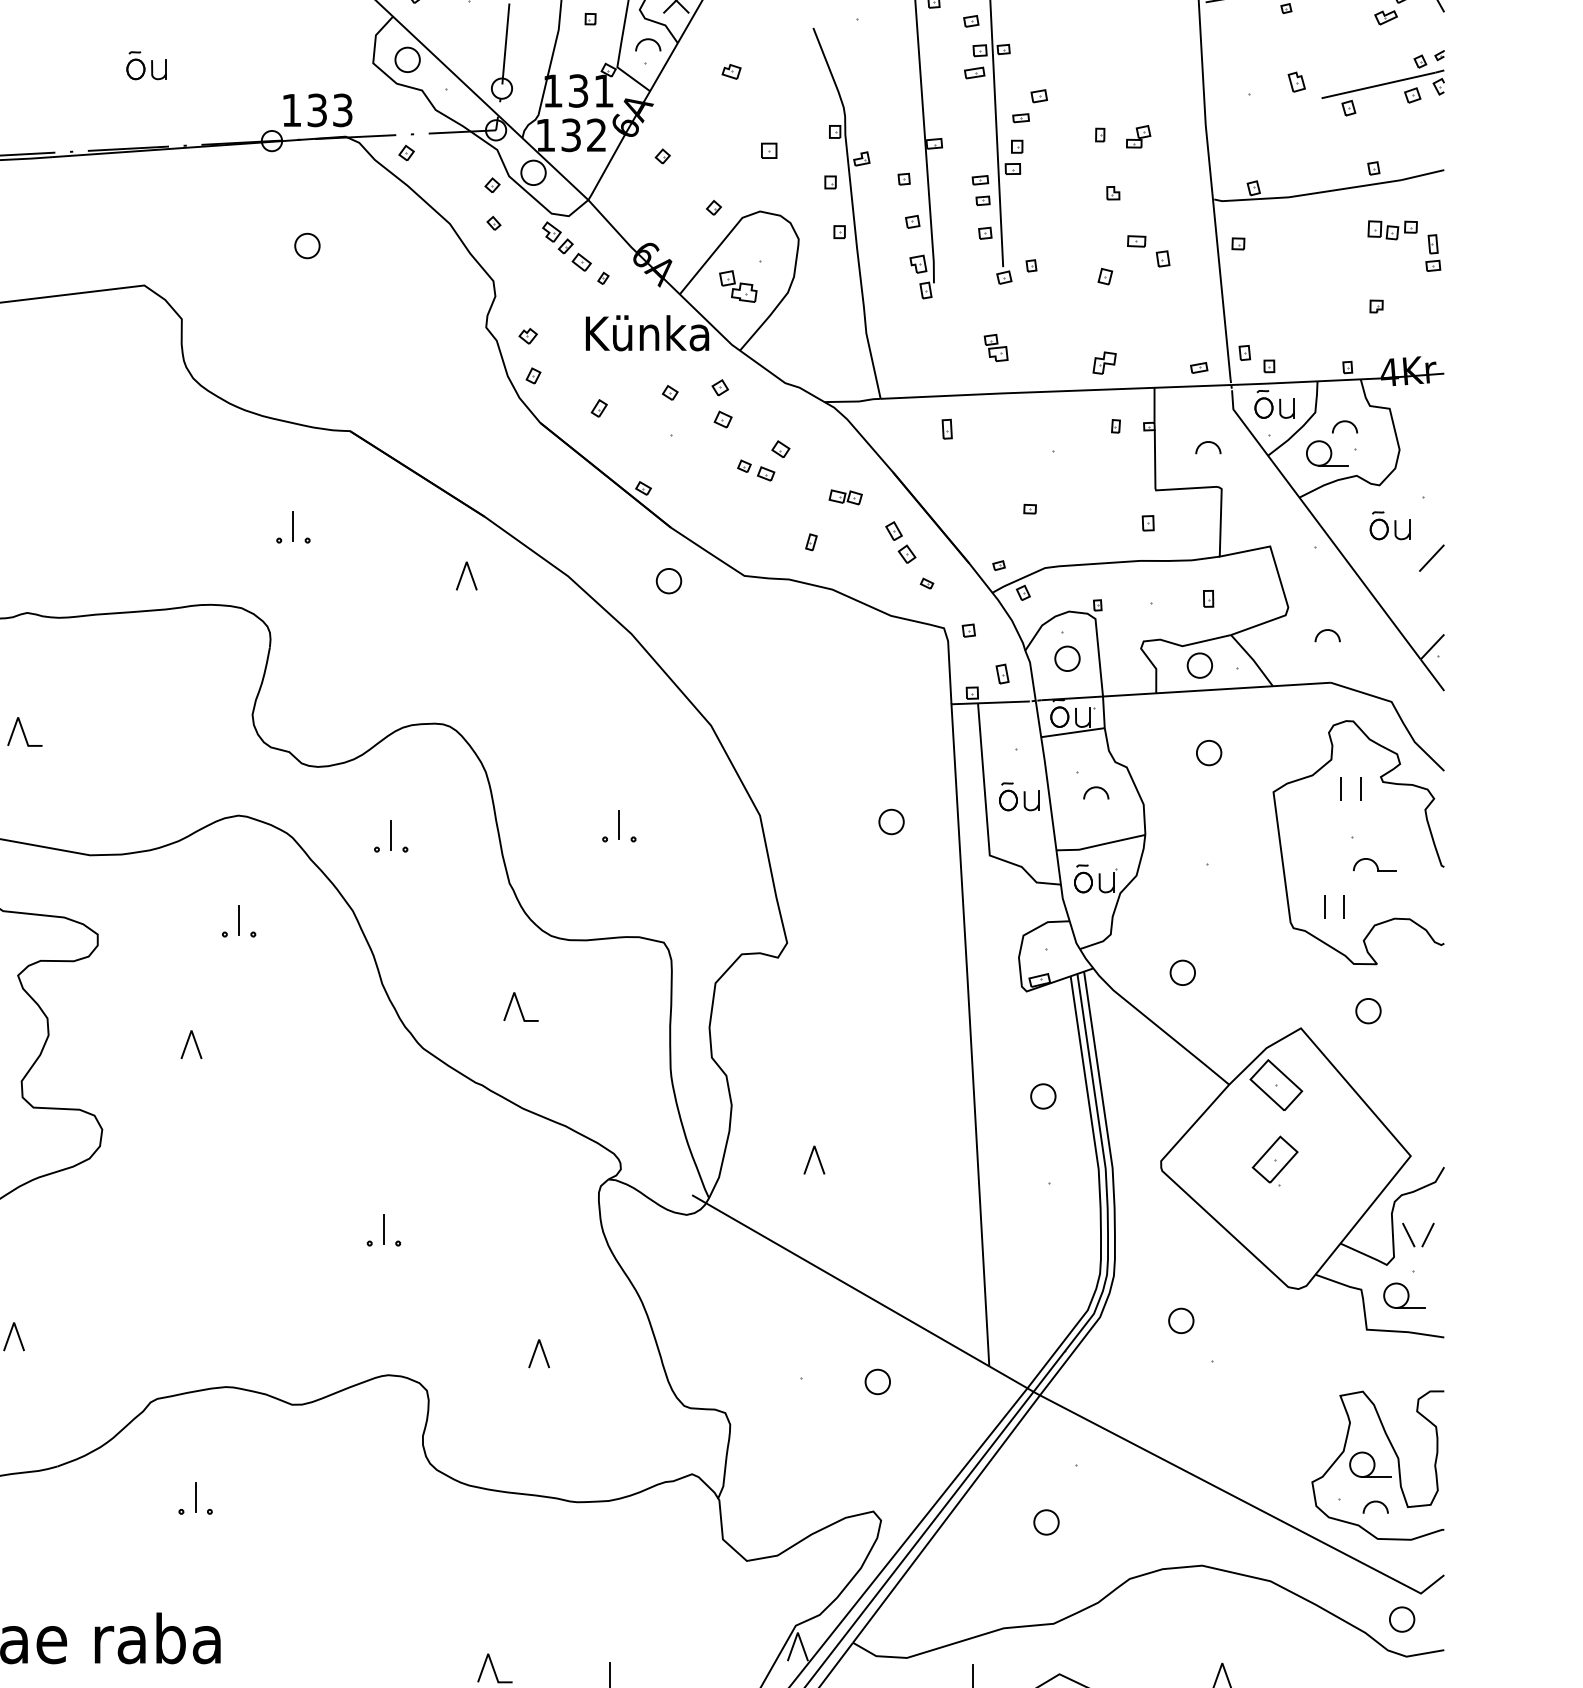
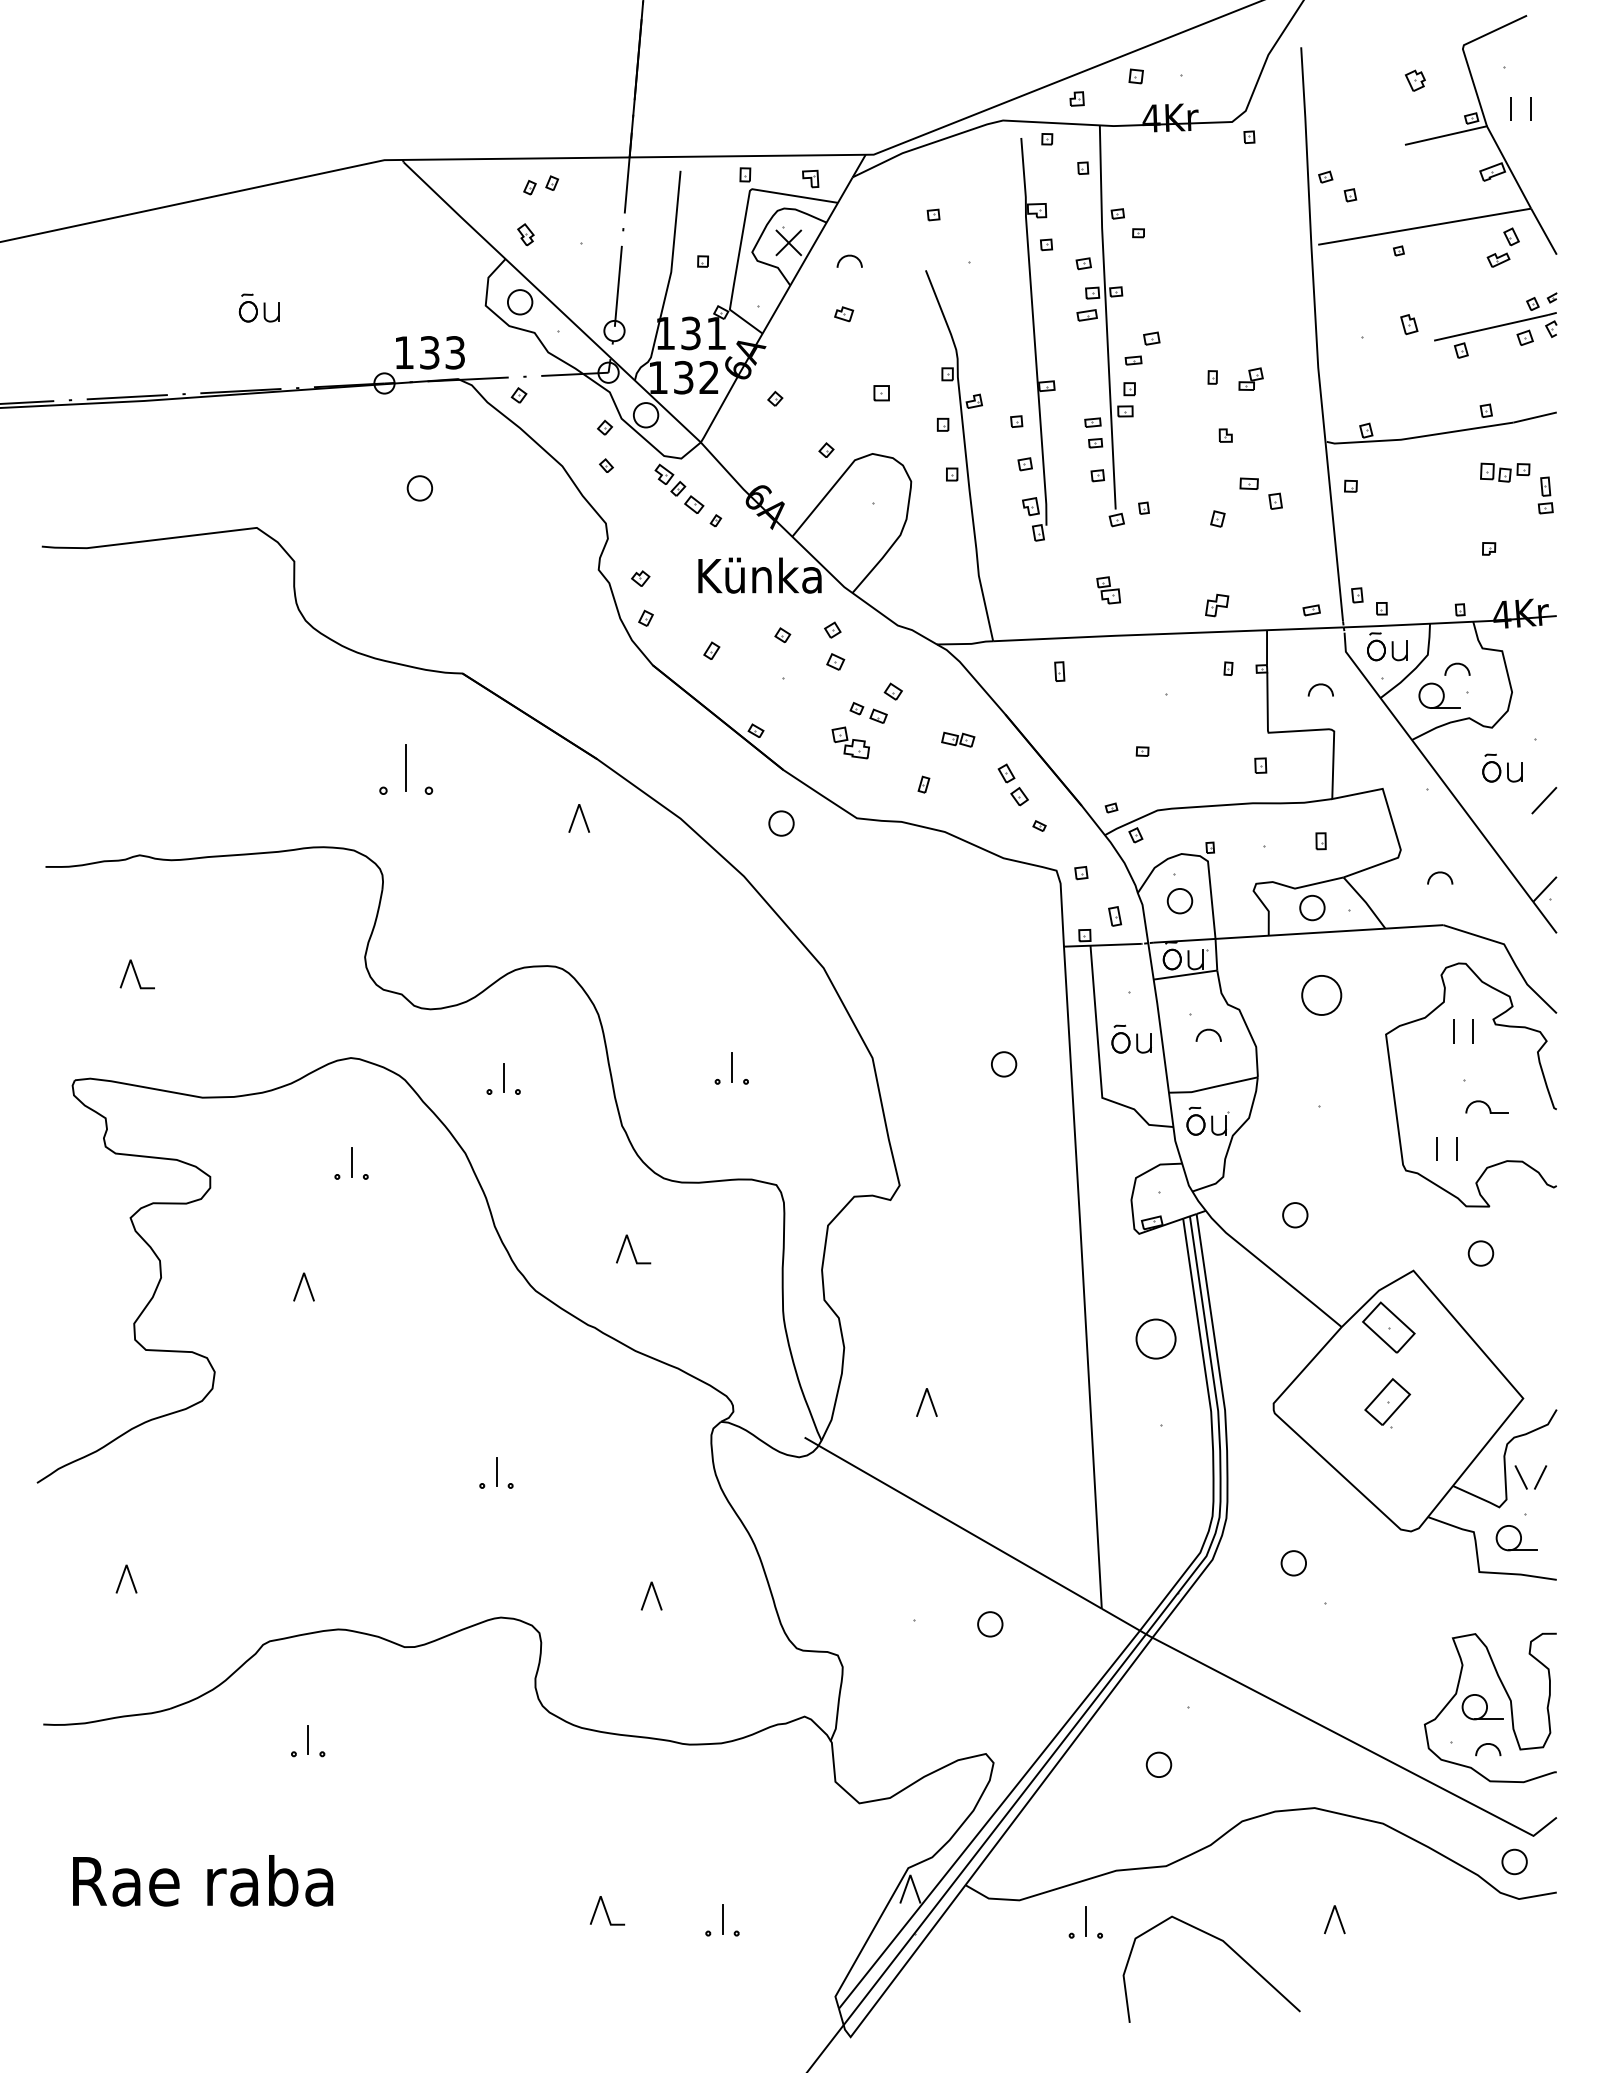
part: (648, 44) -> (849, 260), moved
part: (738, 286) -> (850, 742), moved
part: (293, 527) -> (405, 769), size x1.6
part: (1209, 753) -> (1321, 995), size x1.6
part: (1043, 1096) -> (1155, 1338), size x1.6

